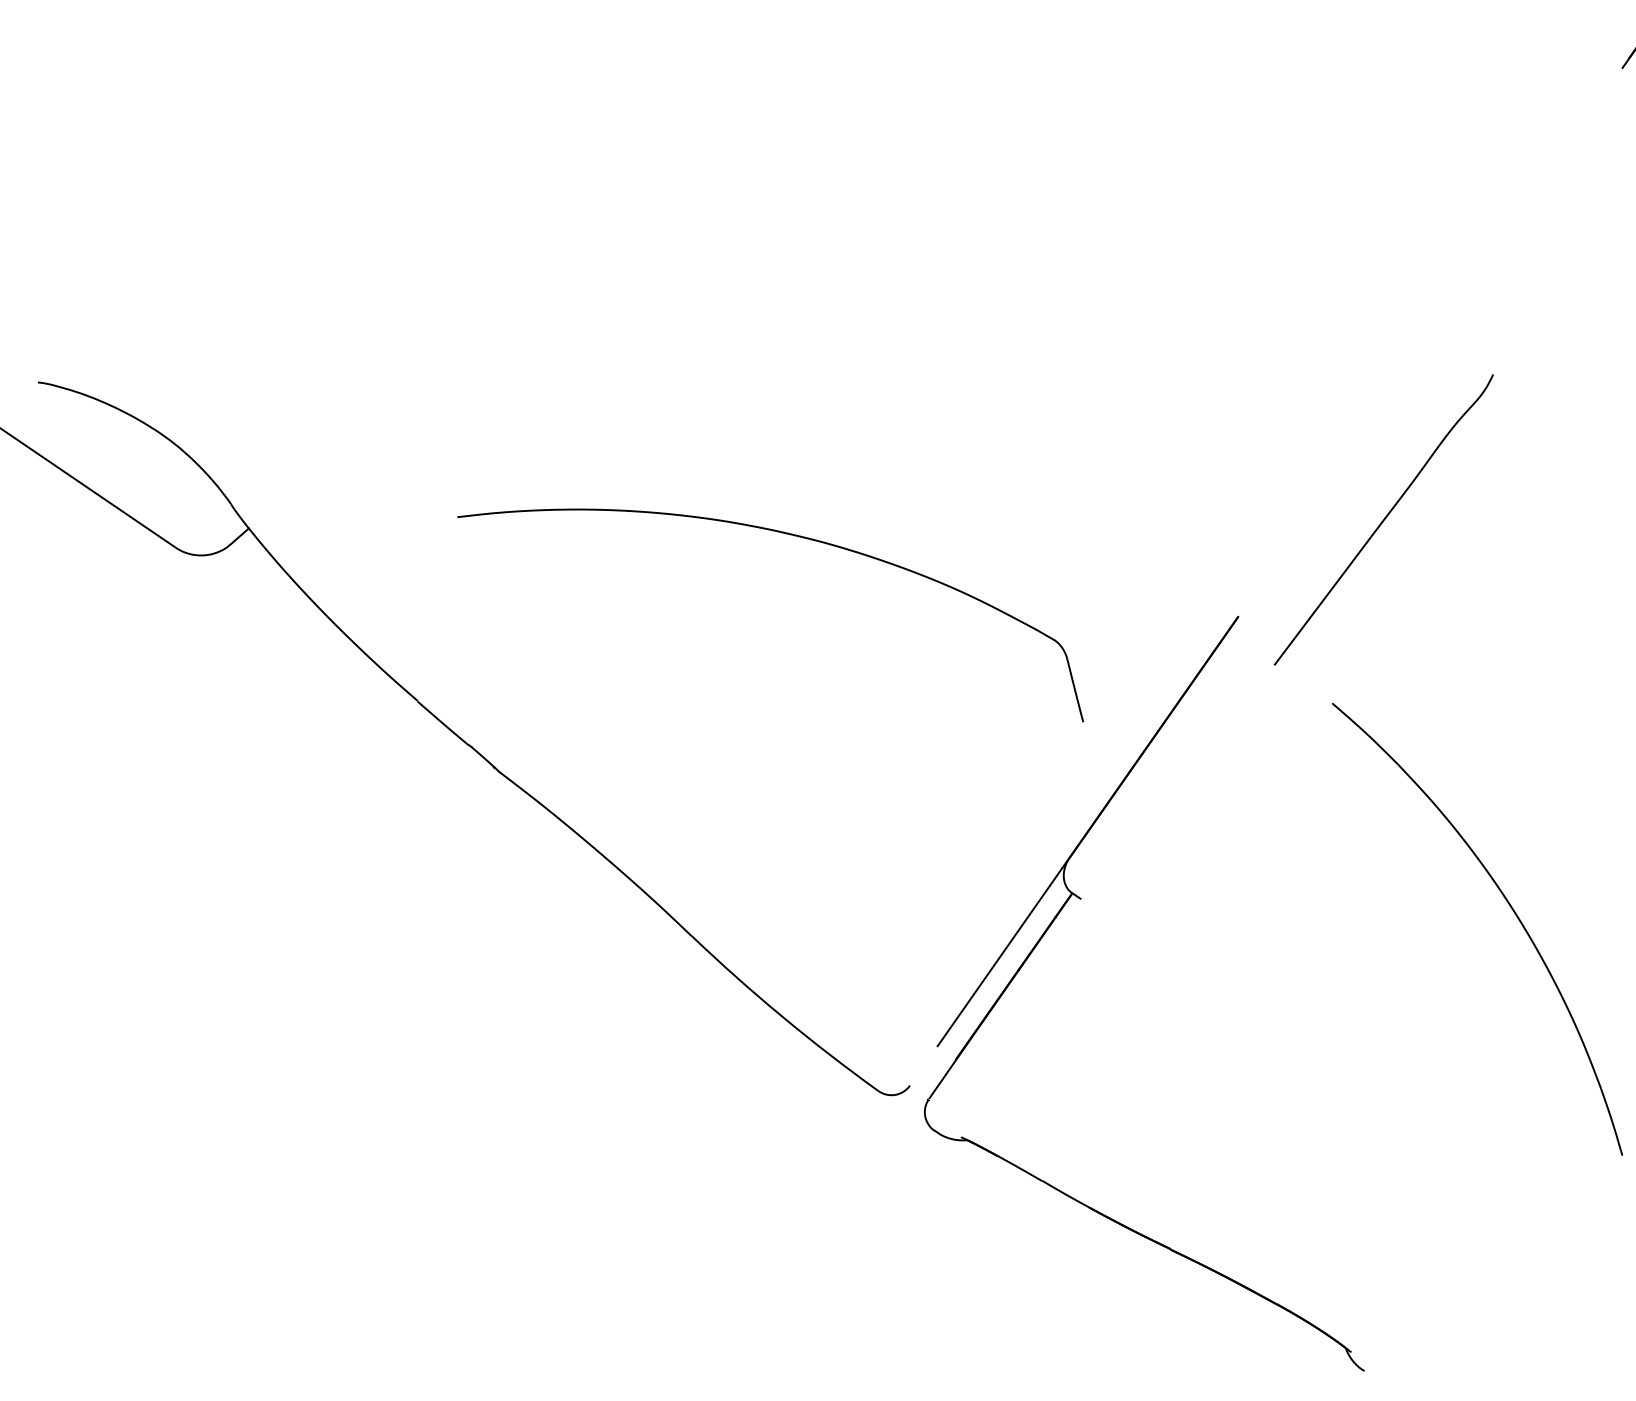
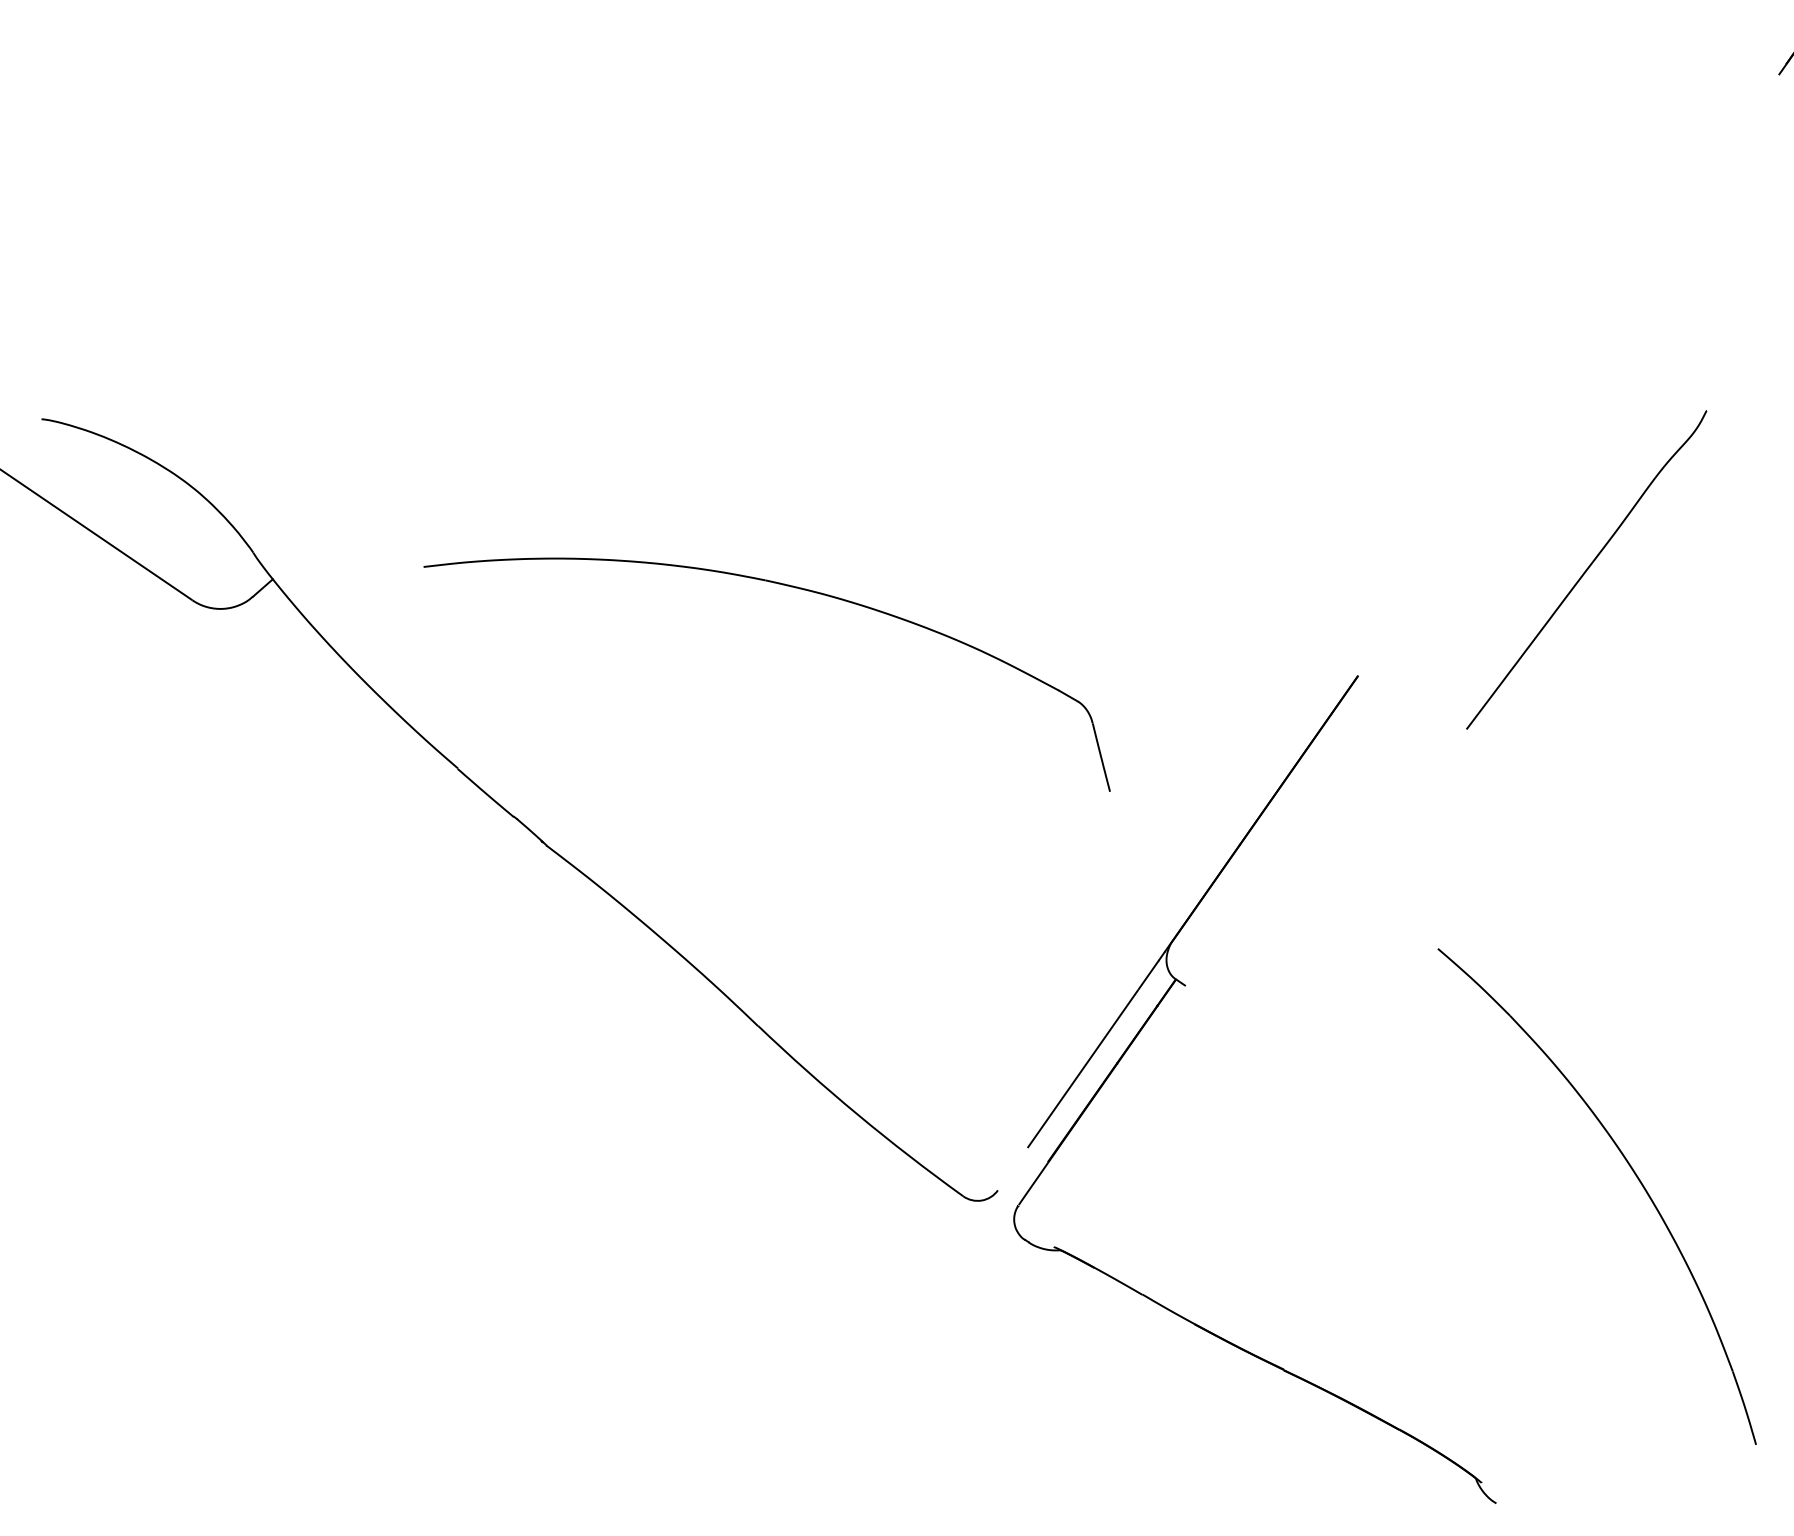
curve: (1383, 519) -> (1586, 569), moved
part: (790, 535) -> (788, 587), moved
part: (1509, 906) -> (1632, 1171), moved

